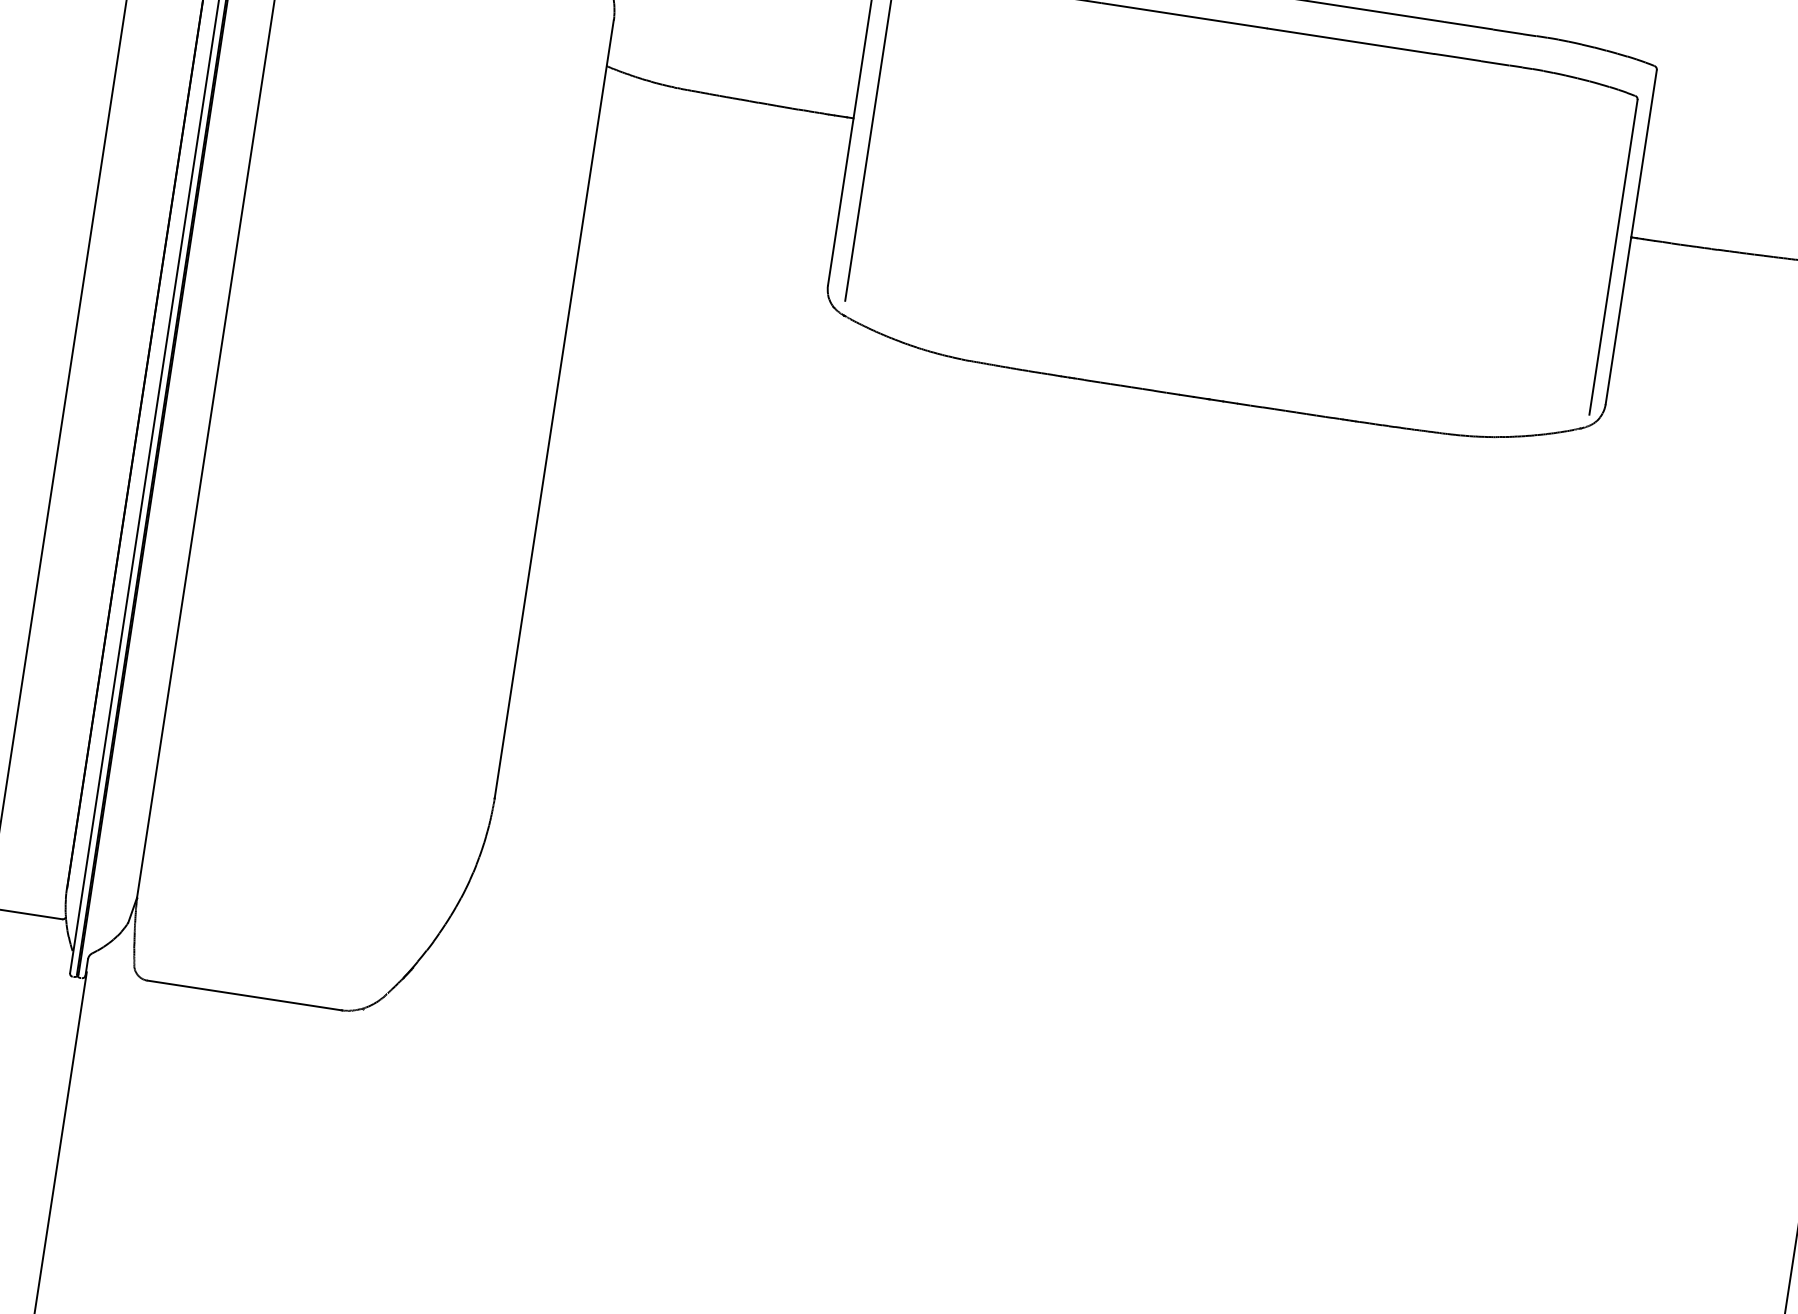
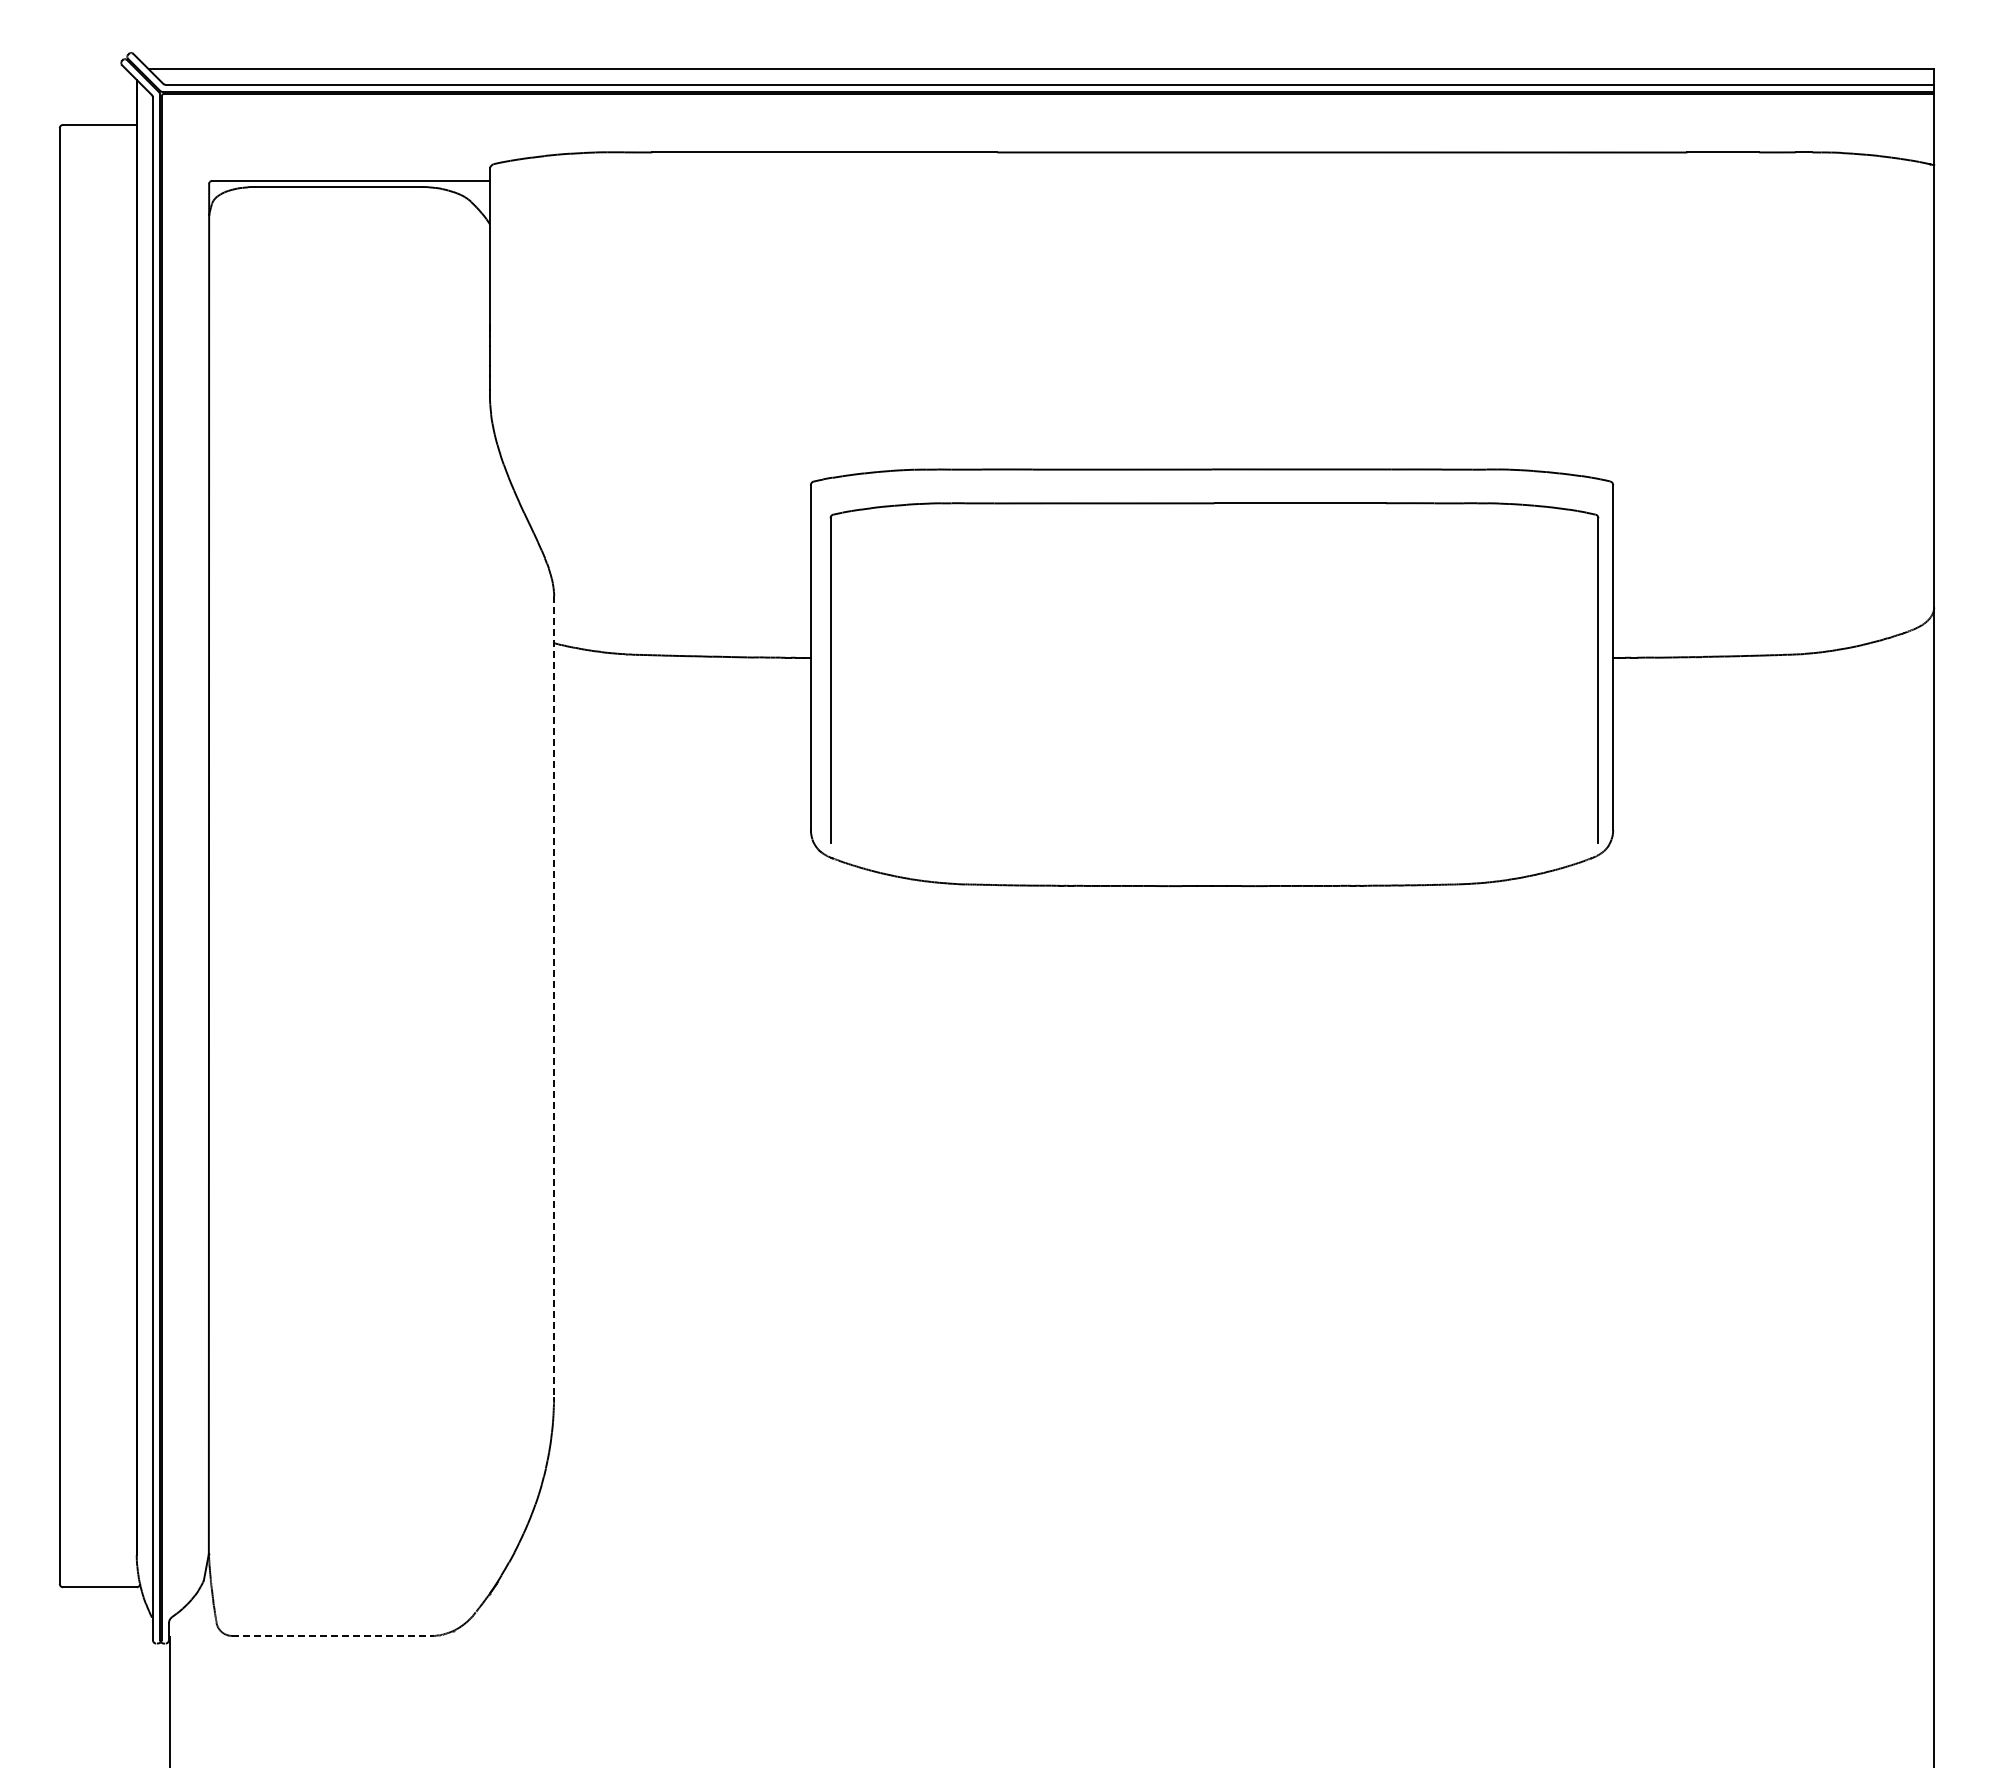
line: (554, 409) -> (554, 997), solid -> dashed
line: (244, 995) -> (332, 1635), solid -> dashed

